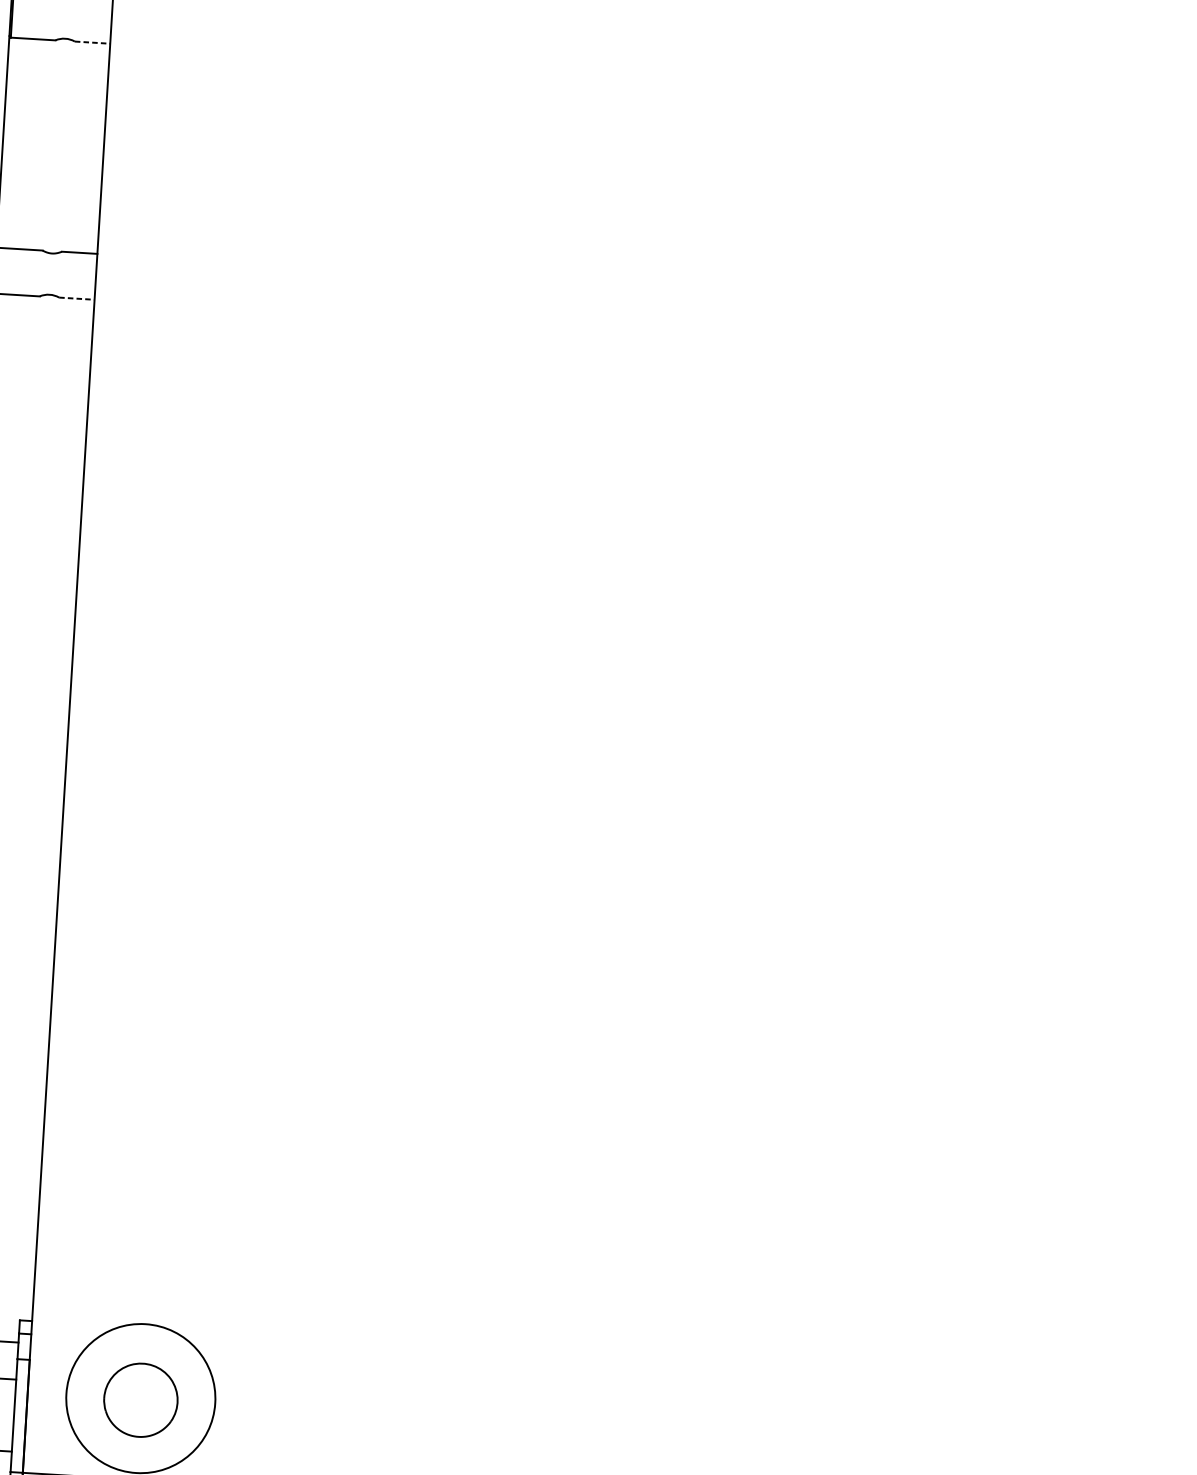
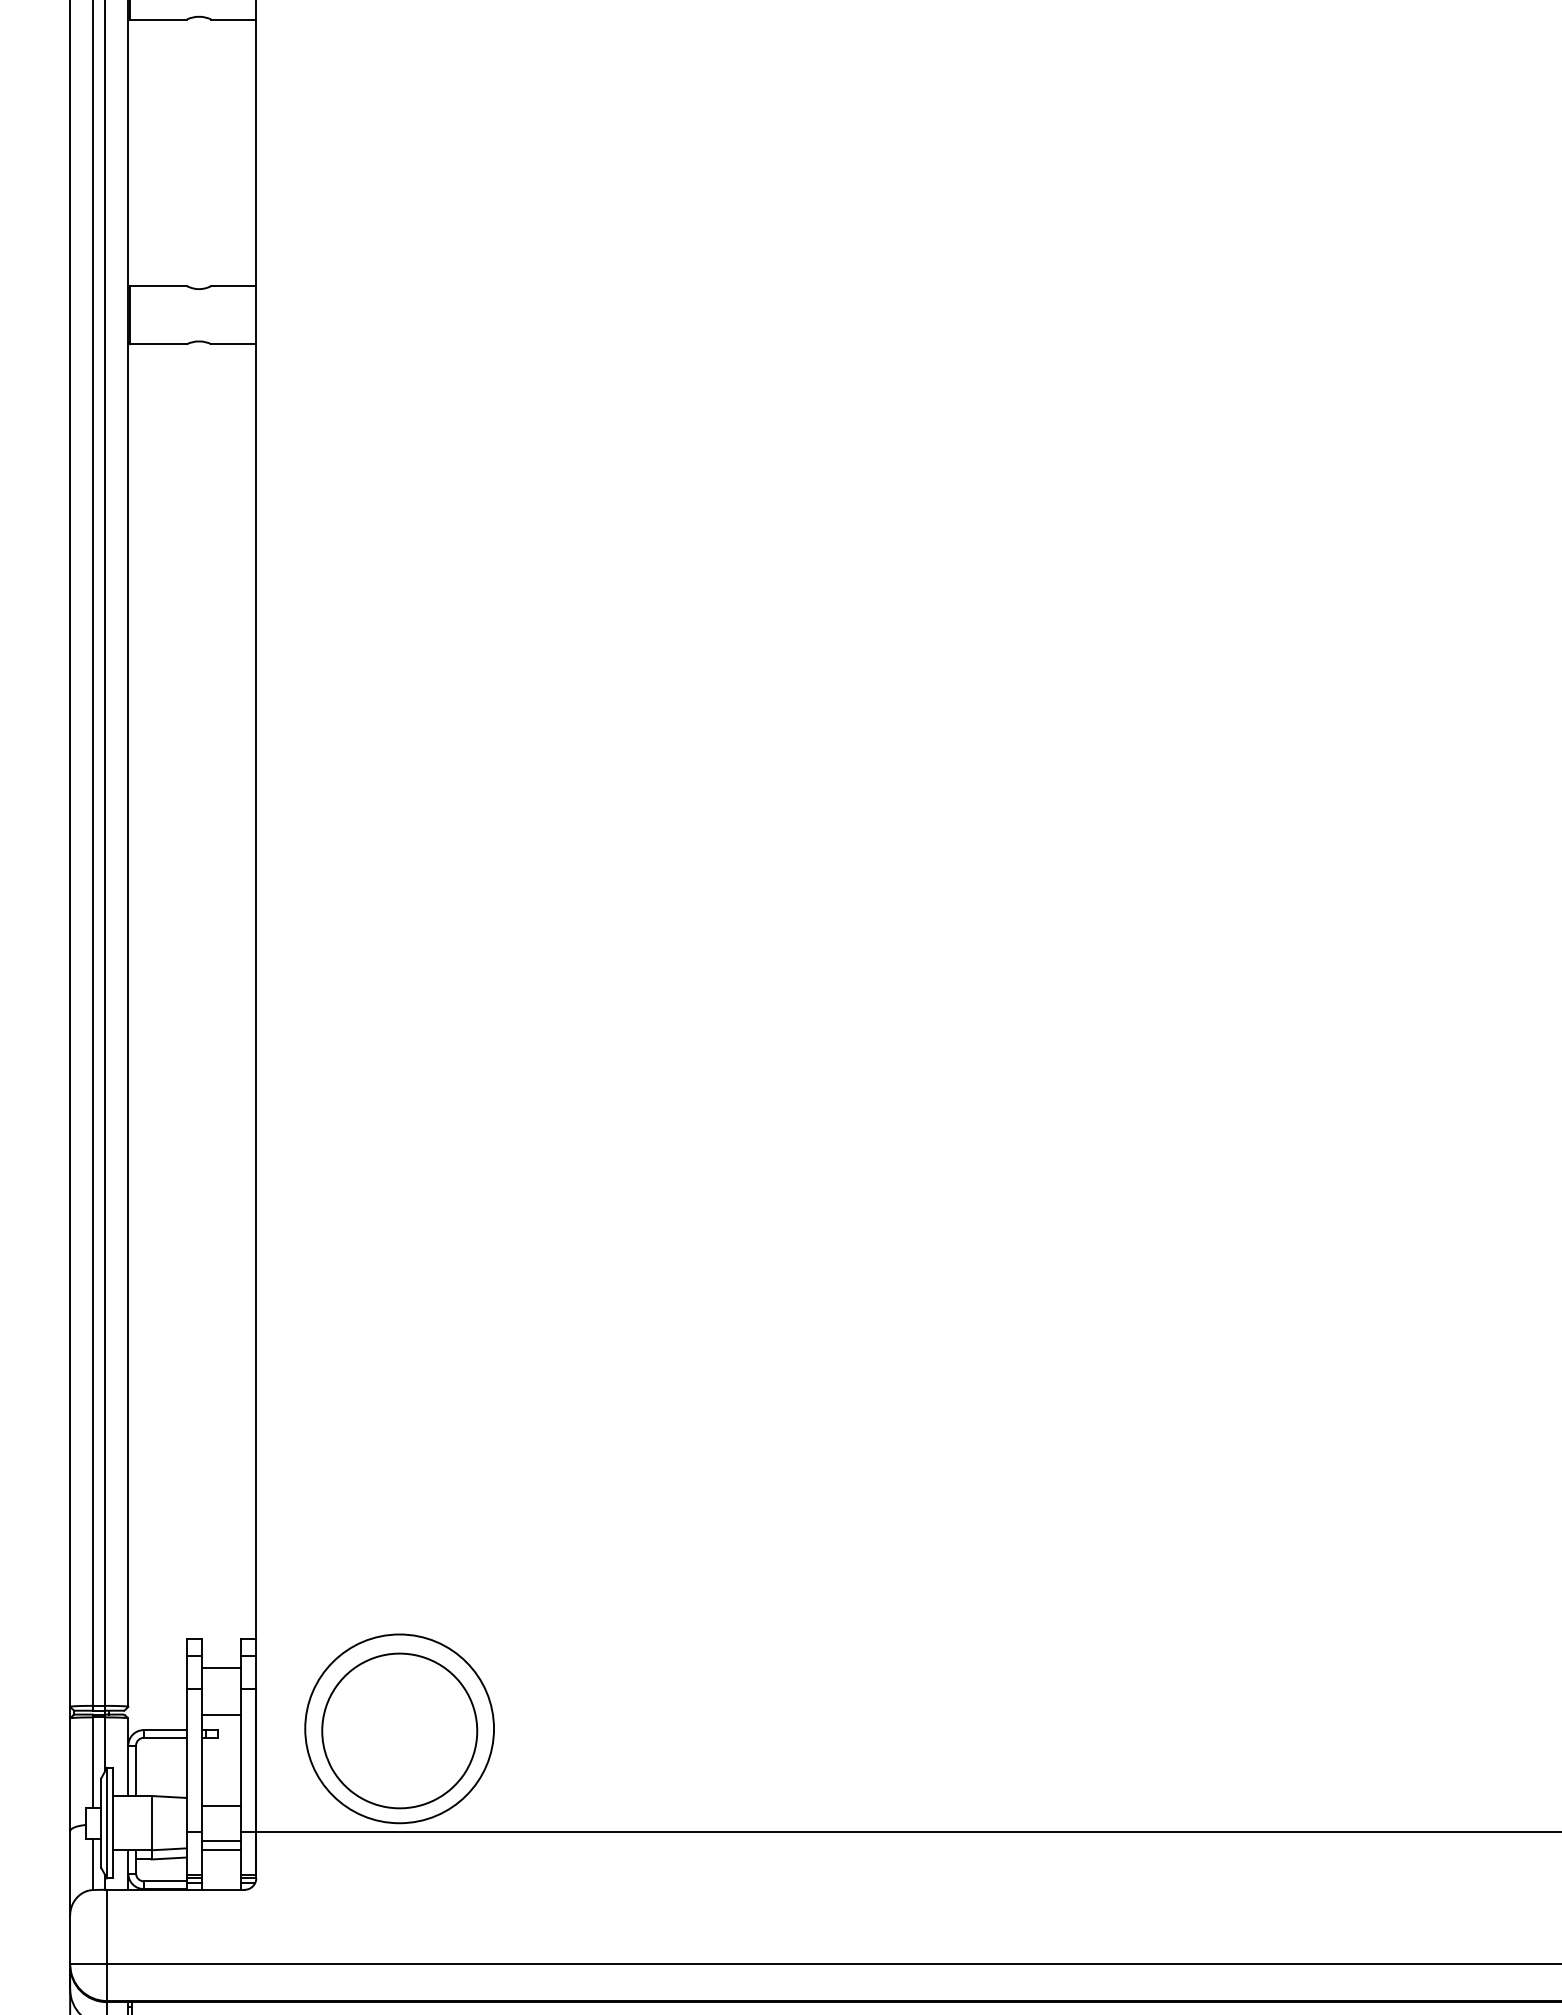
line: (93, 42) -> (234, 19), dashed -> solid
line: (77, 298) -> (234, 344), dashed -> solid
part: (140, 1399) -> (399, 1730), size x1.67

